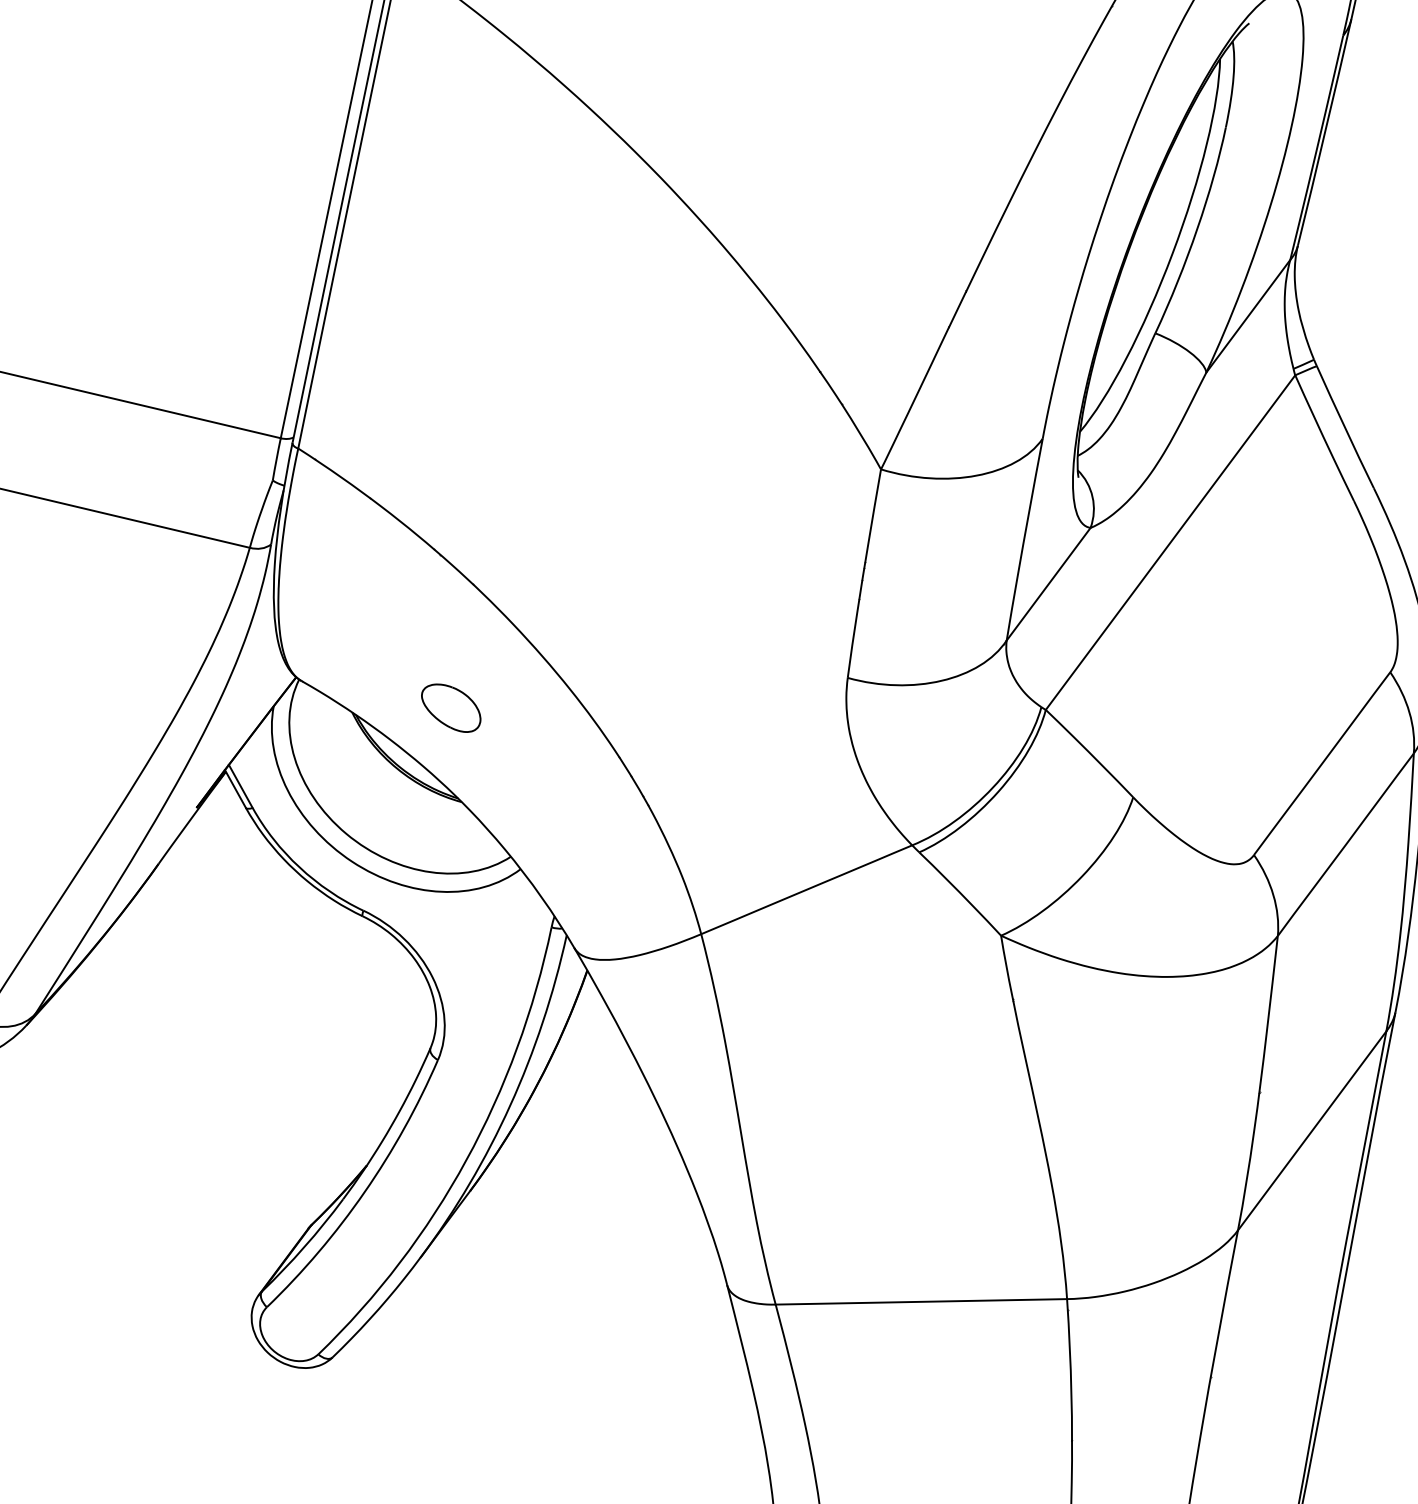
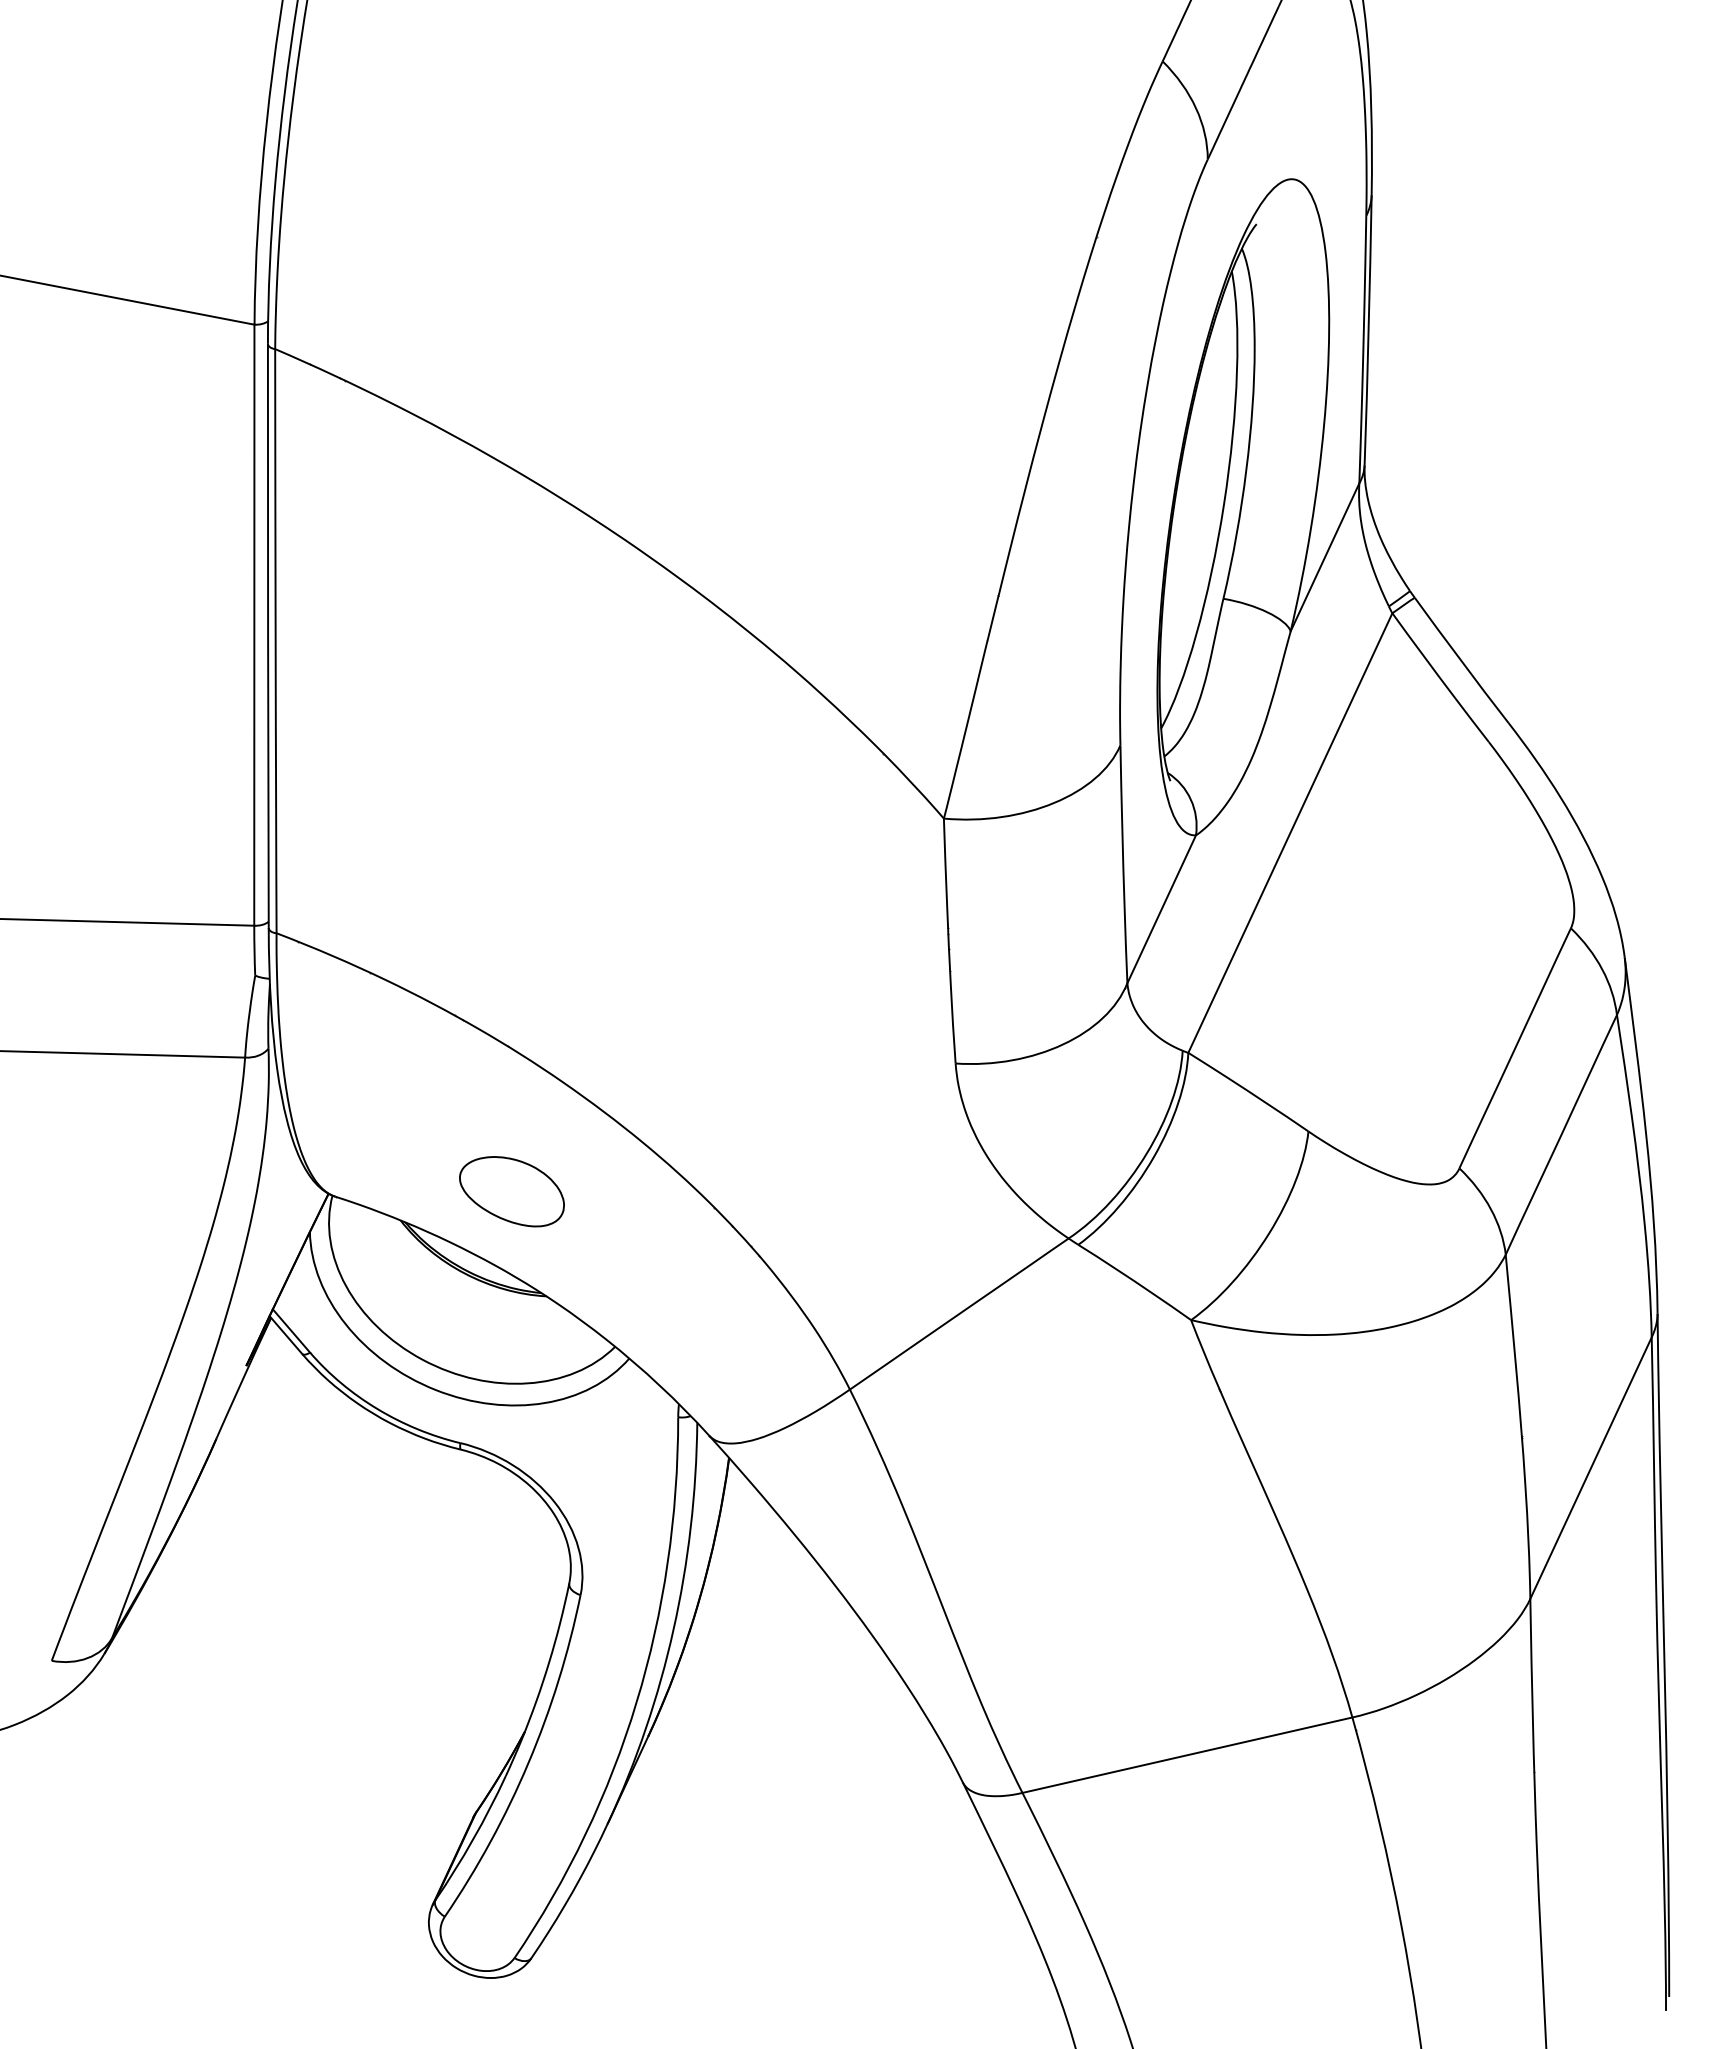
part: (450, 707) -> (511, 1191), size x1.43

